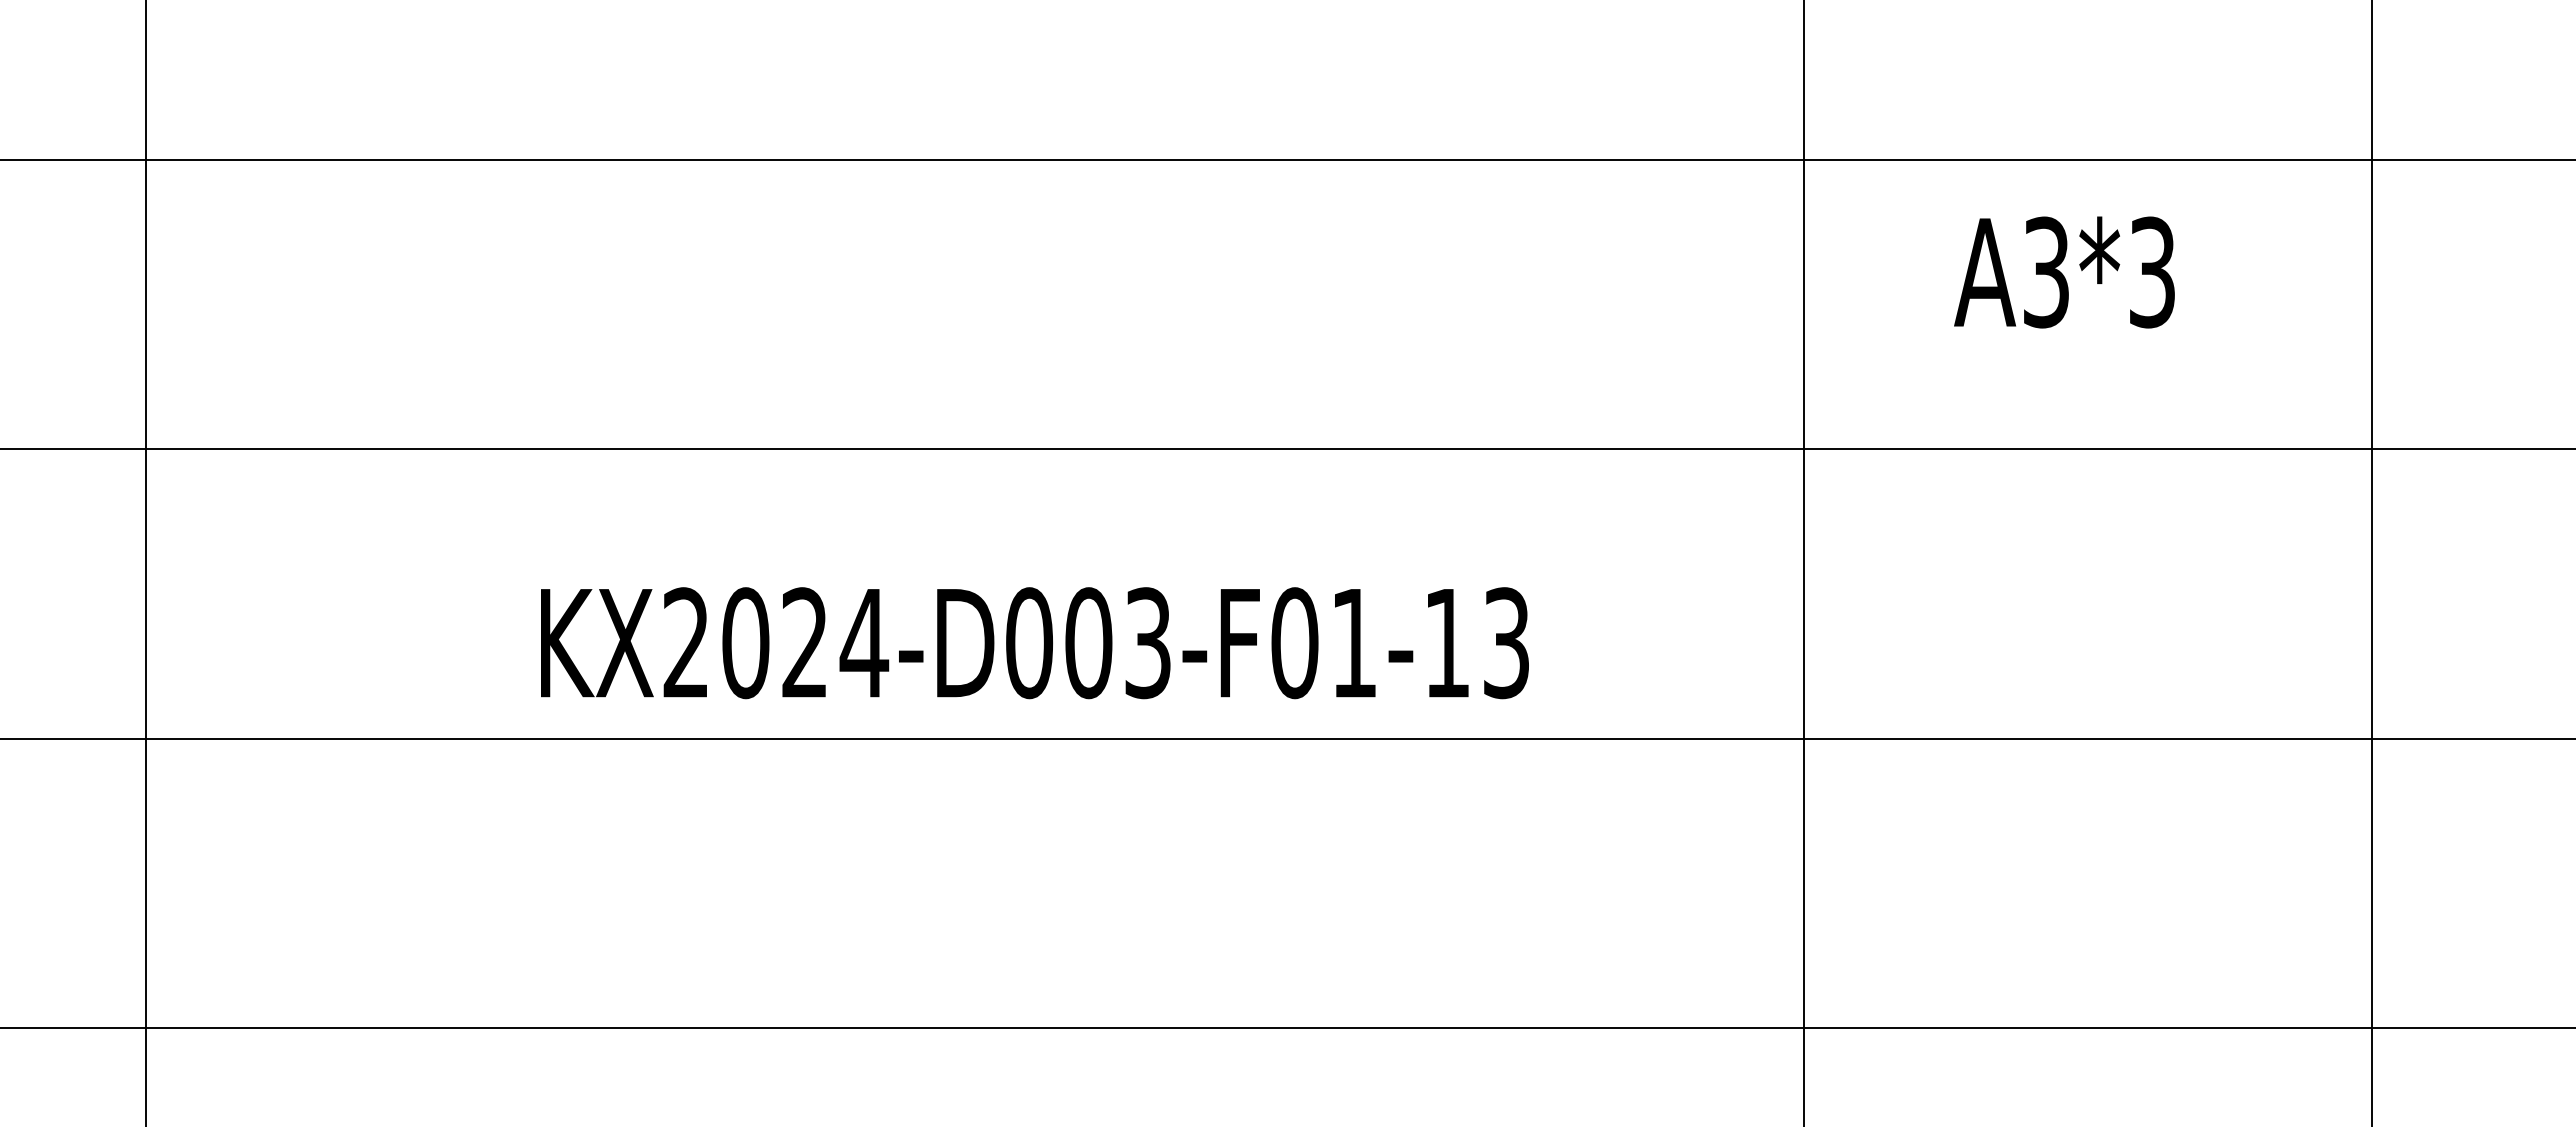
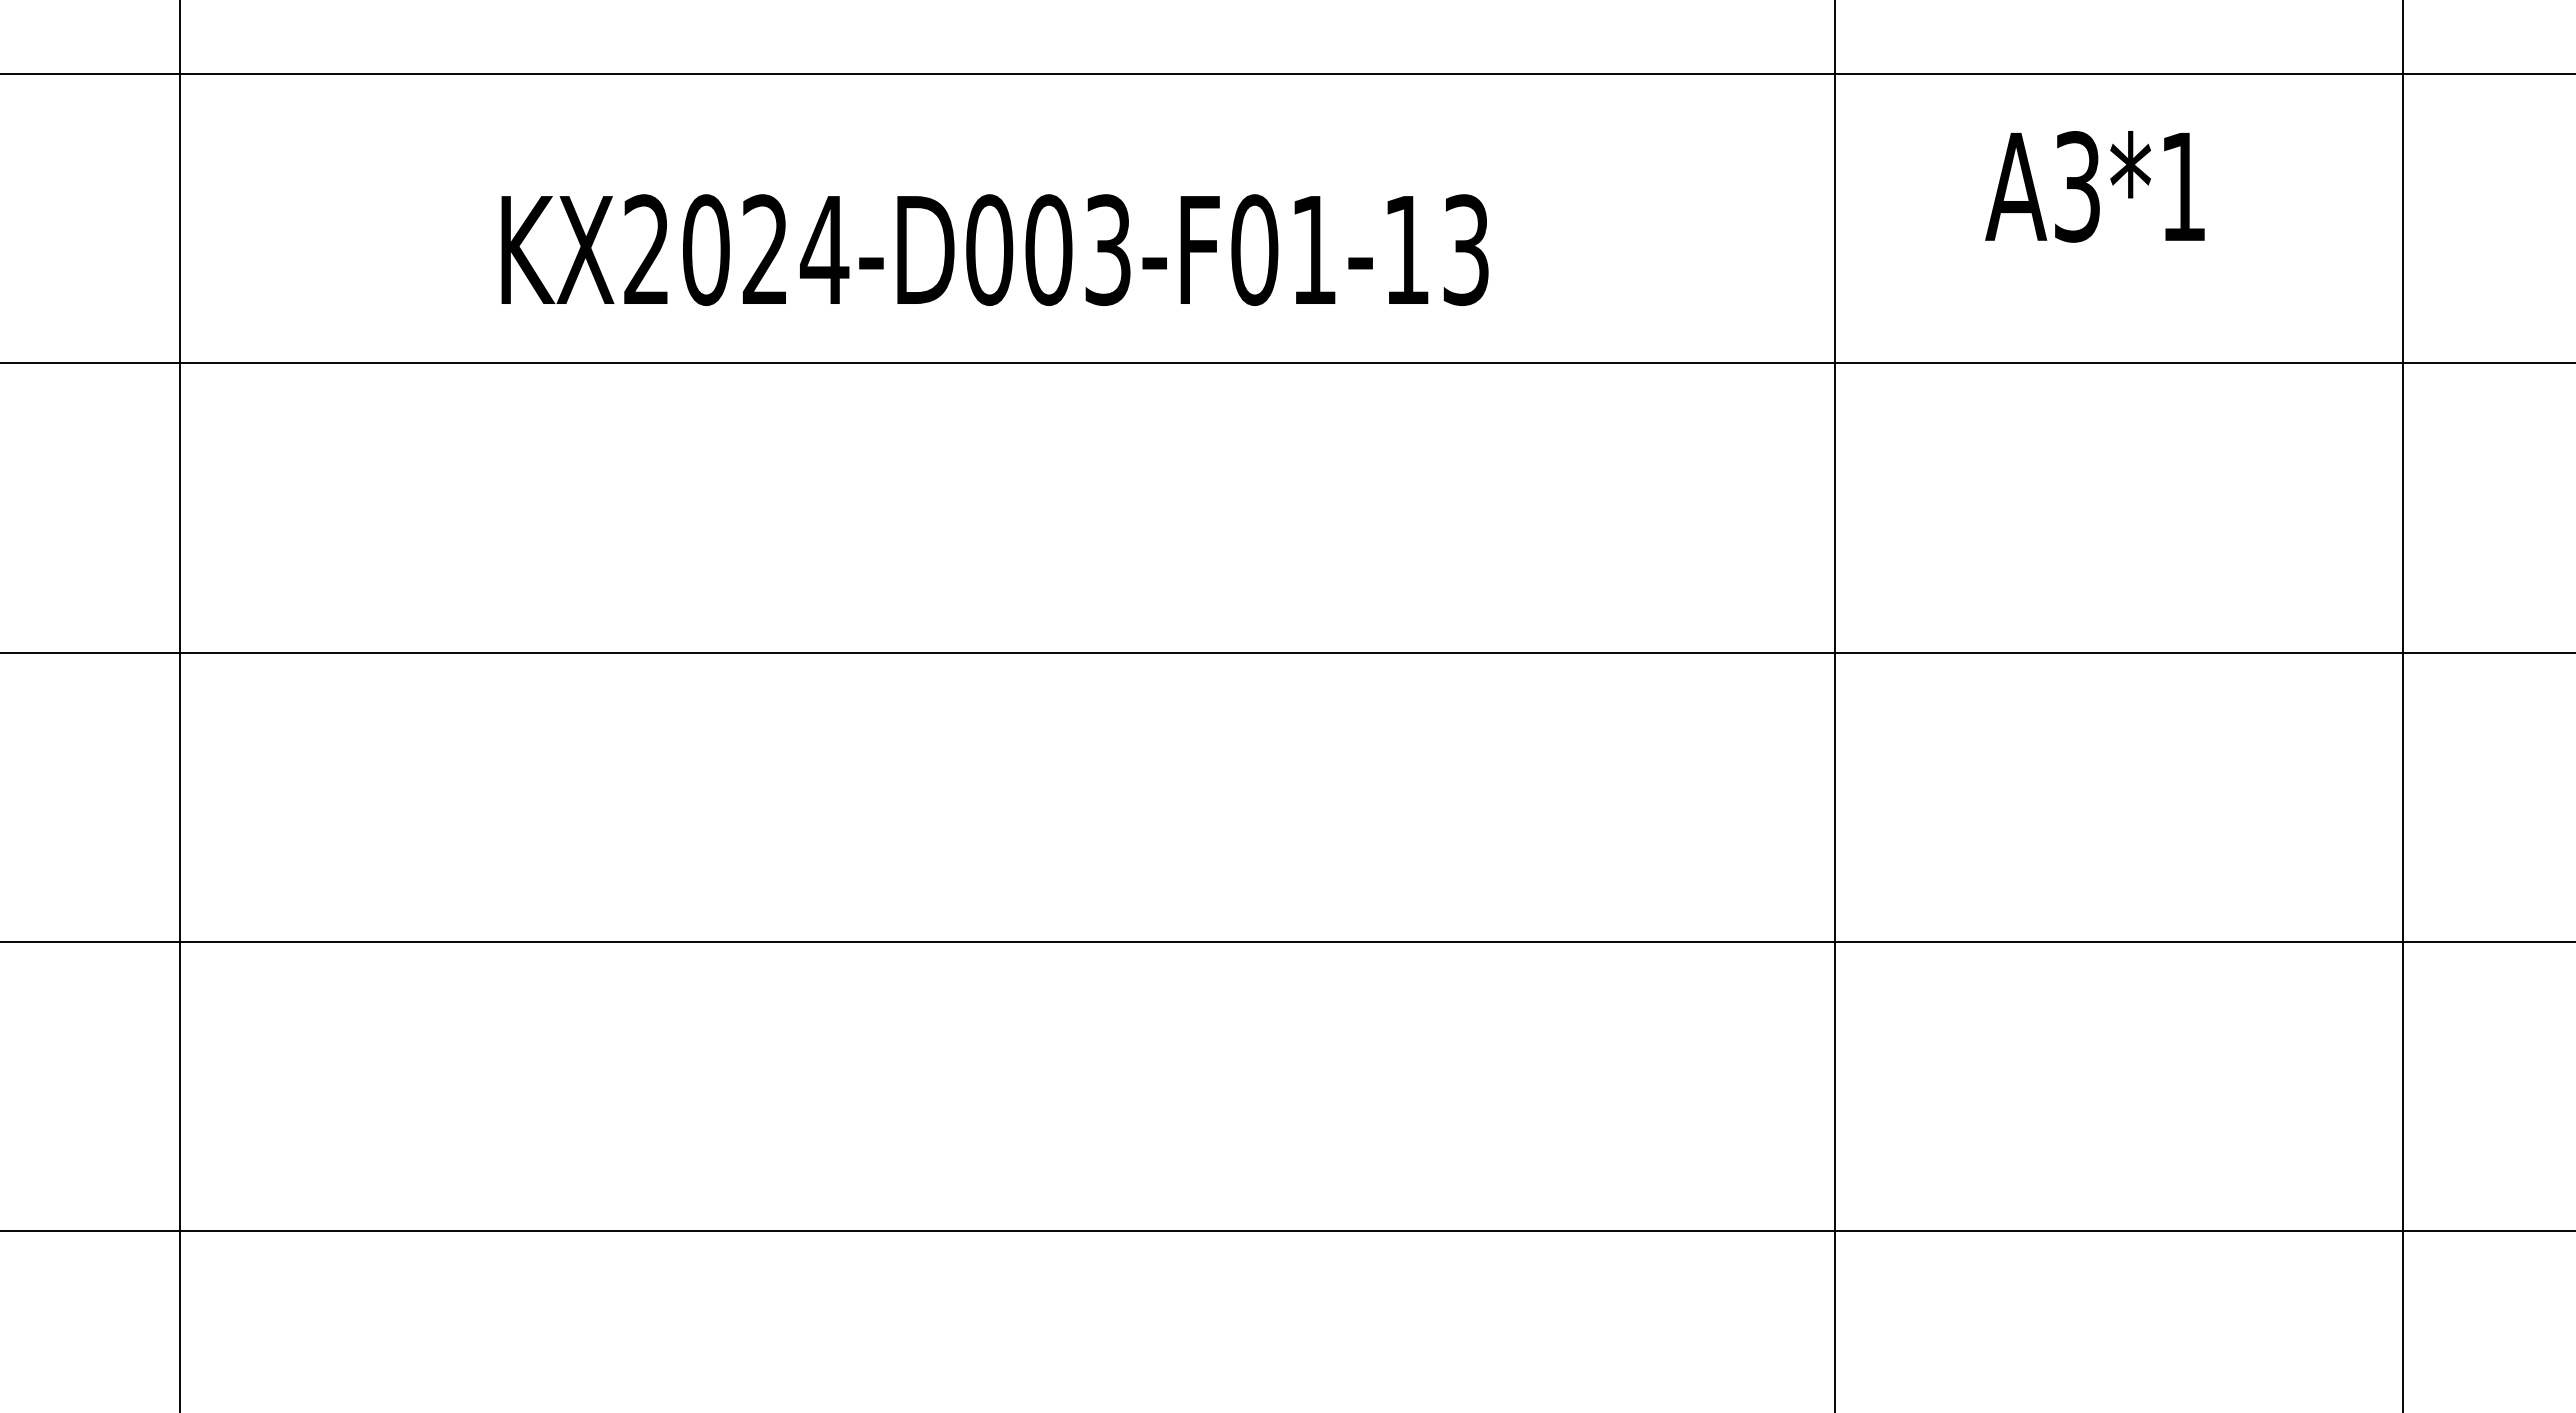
text: (2152, 272) -> (2183, 186), A3*3 -> A3*1
text: (1034, 642) -> (994, 249), moved

